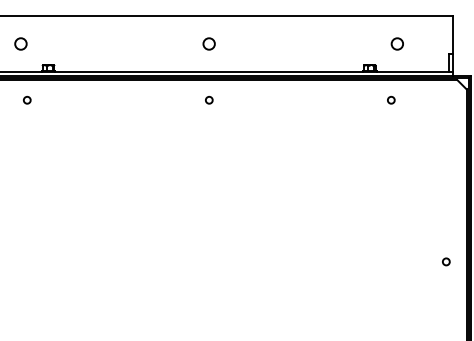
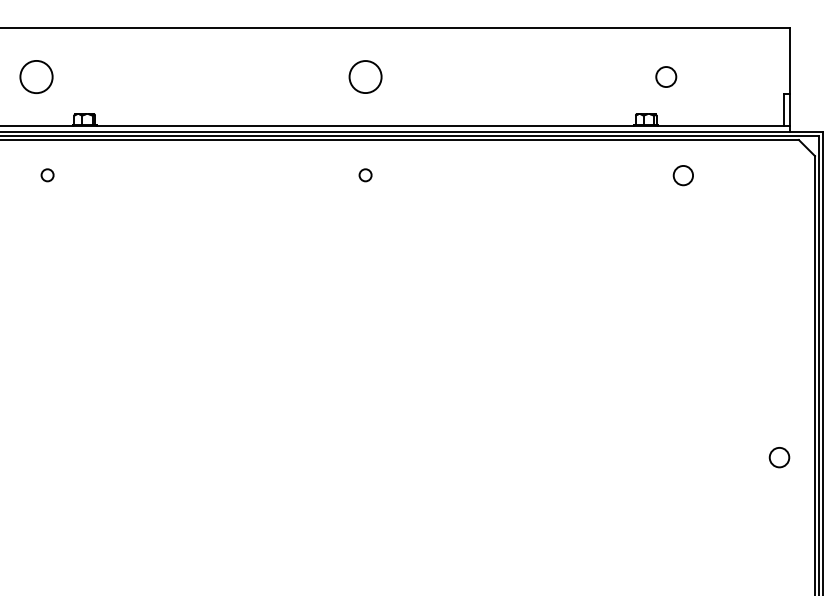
circle: (20, 43) -> (35, 76), size x1.6
circle: (208, 43) -> (364, 76), size x1.6
circle: (396, 43) -> (664, 76), moved
circle: (391, 99) -> (683, 173), size x1.6
circle: (446, 261) -> (779, 456), size x1.6

